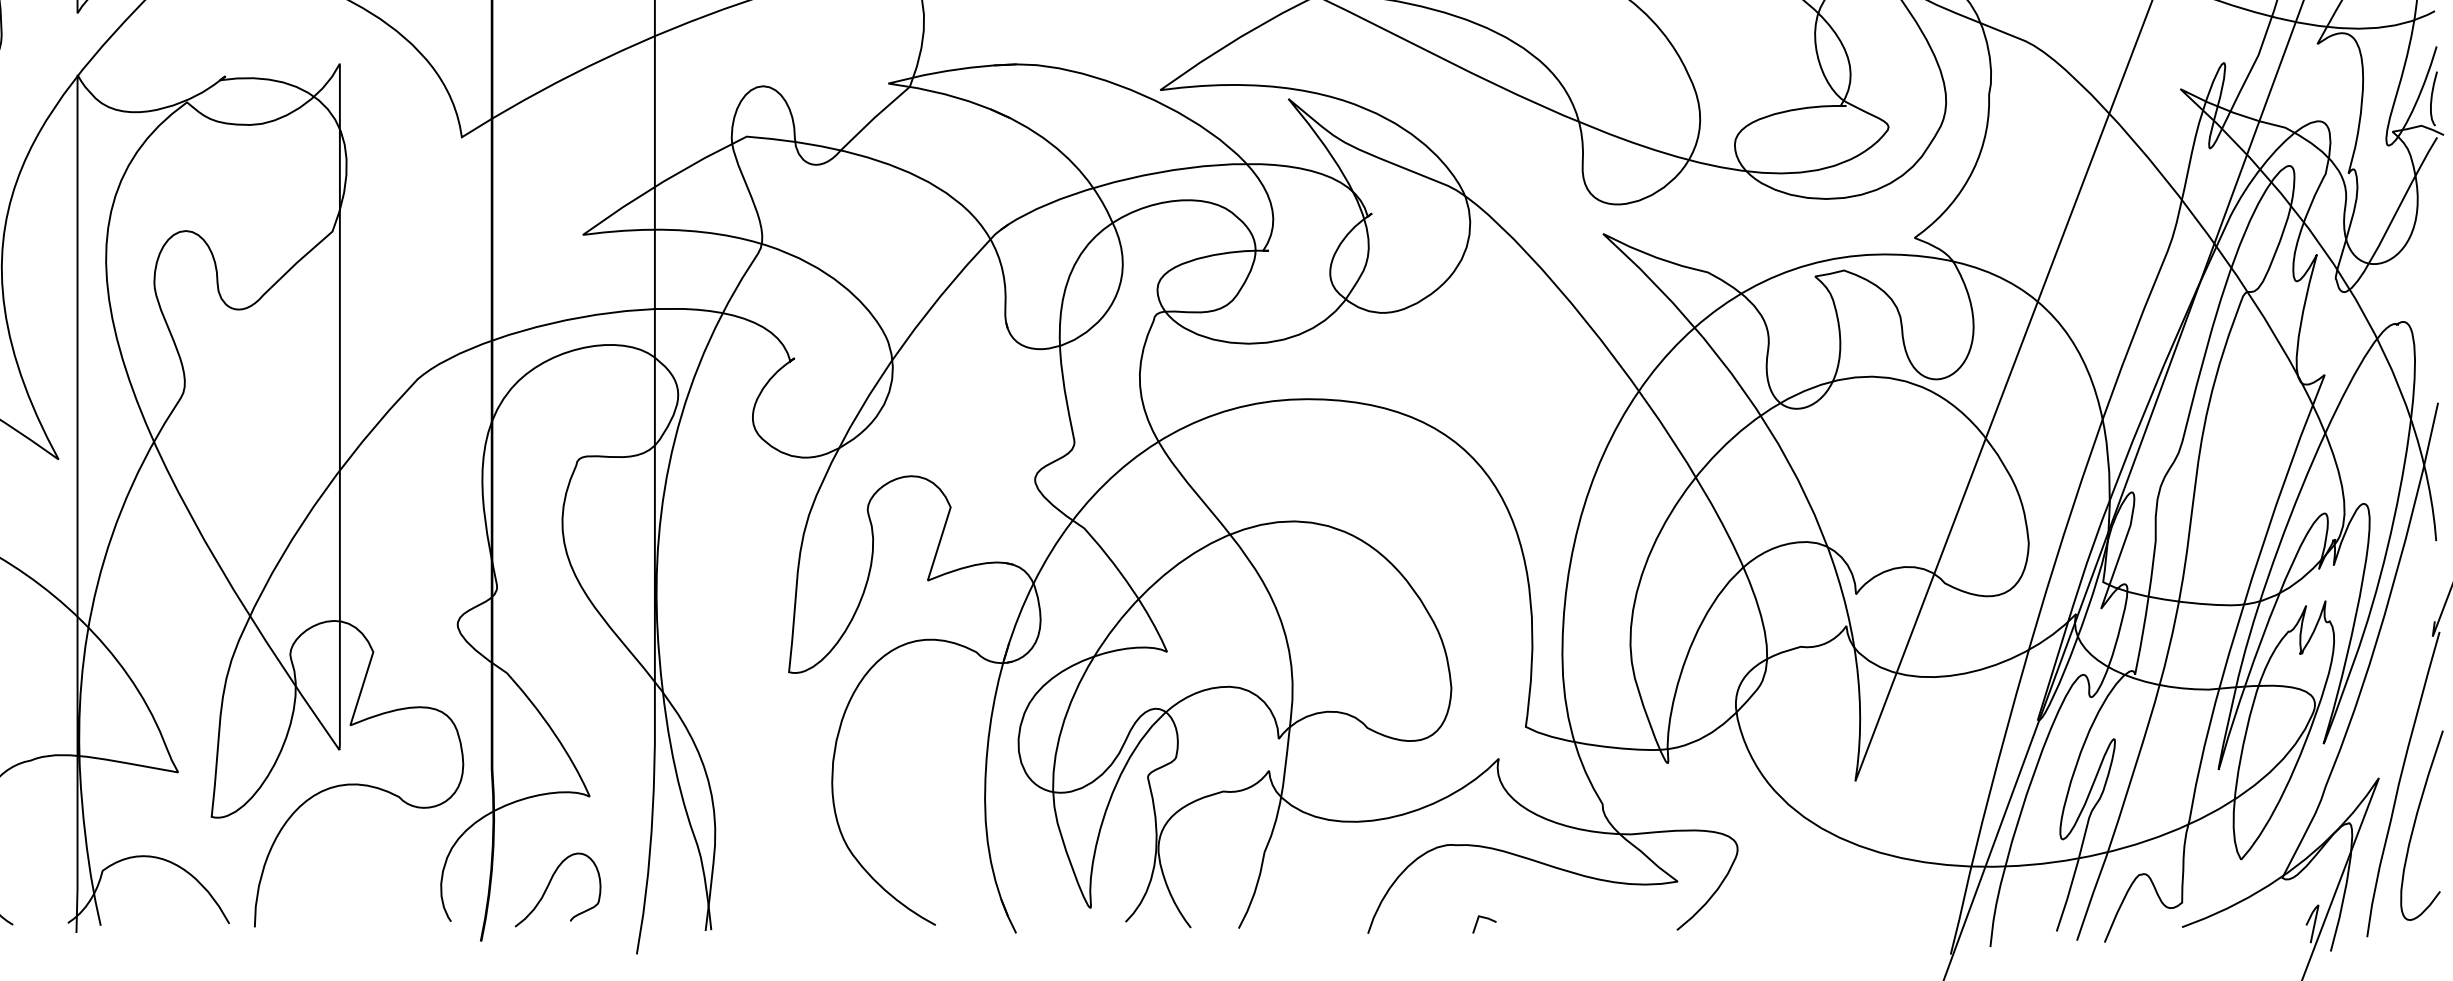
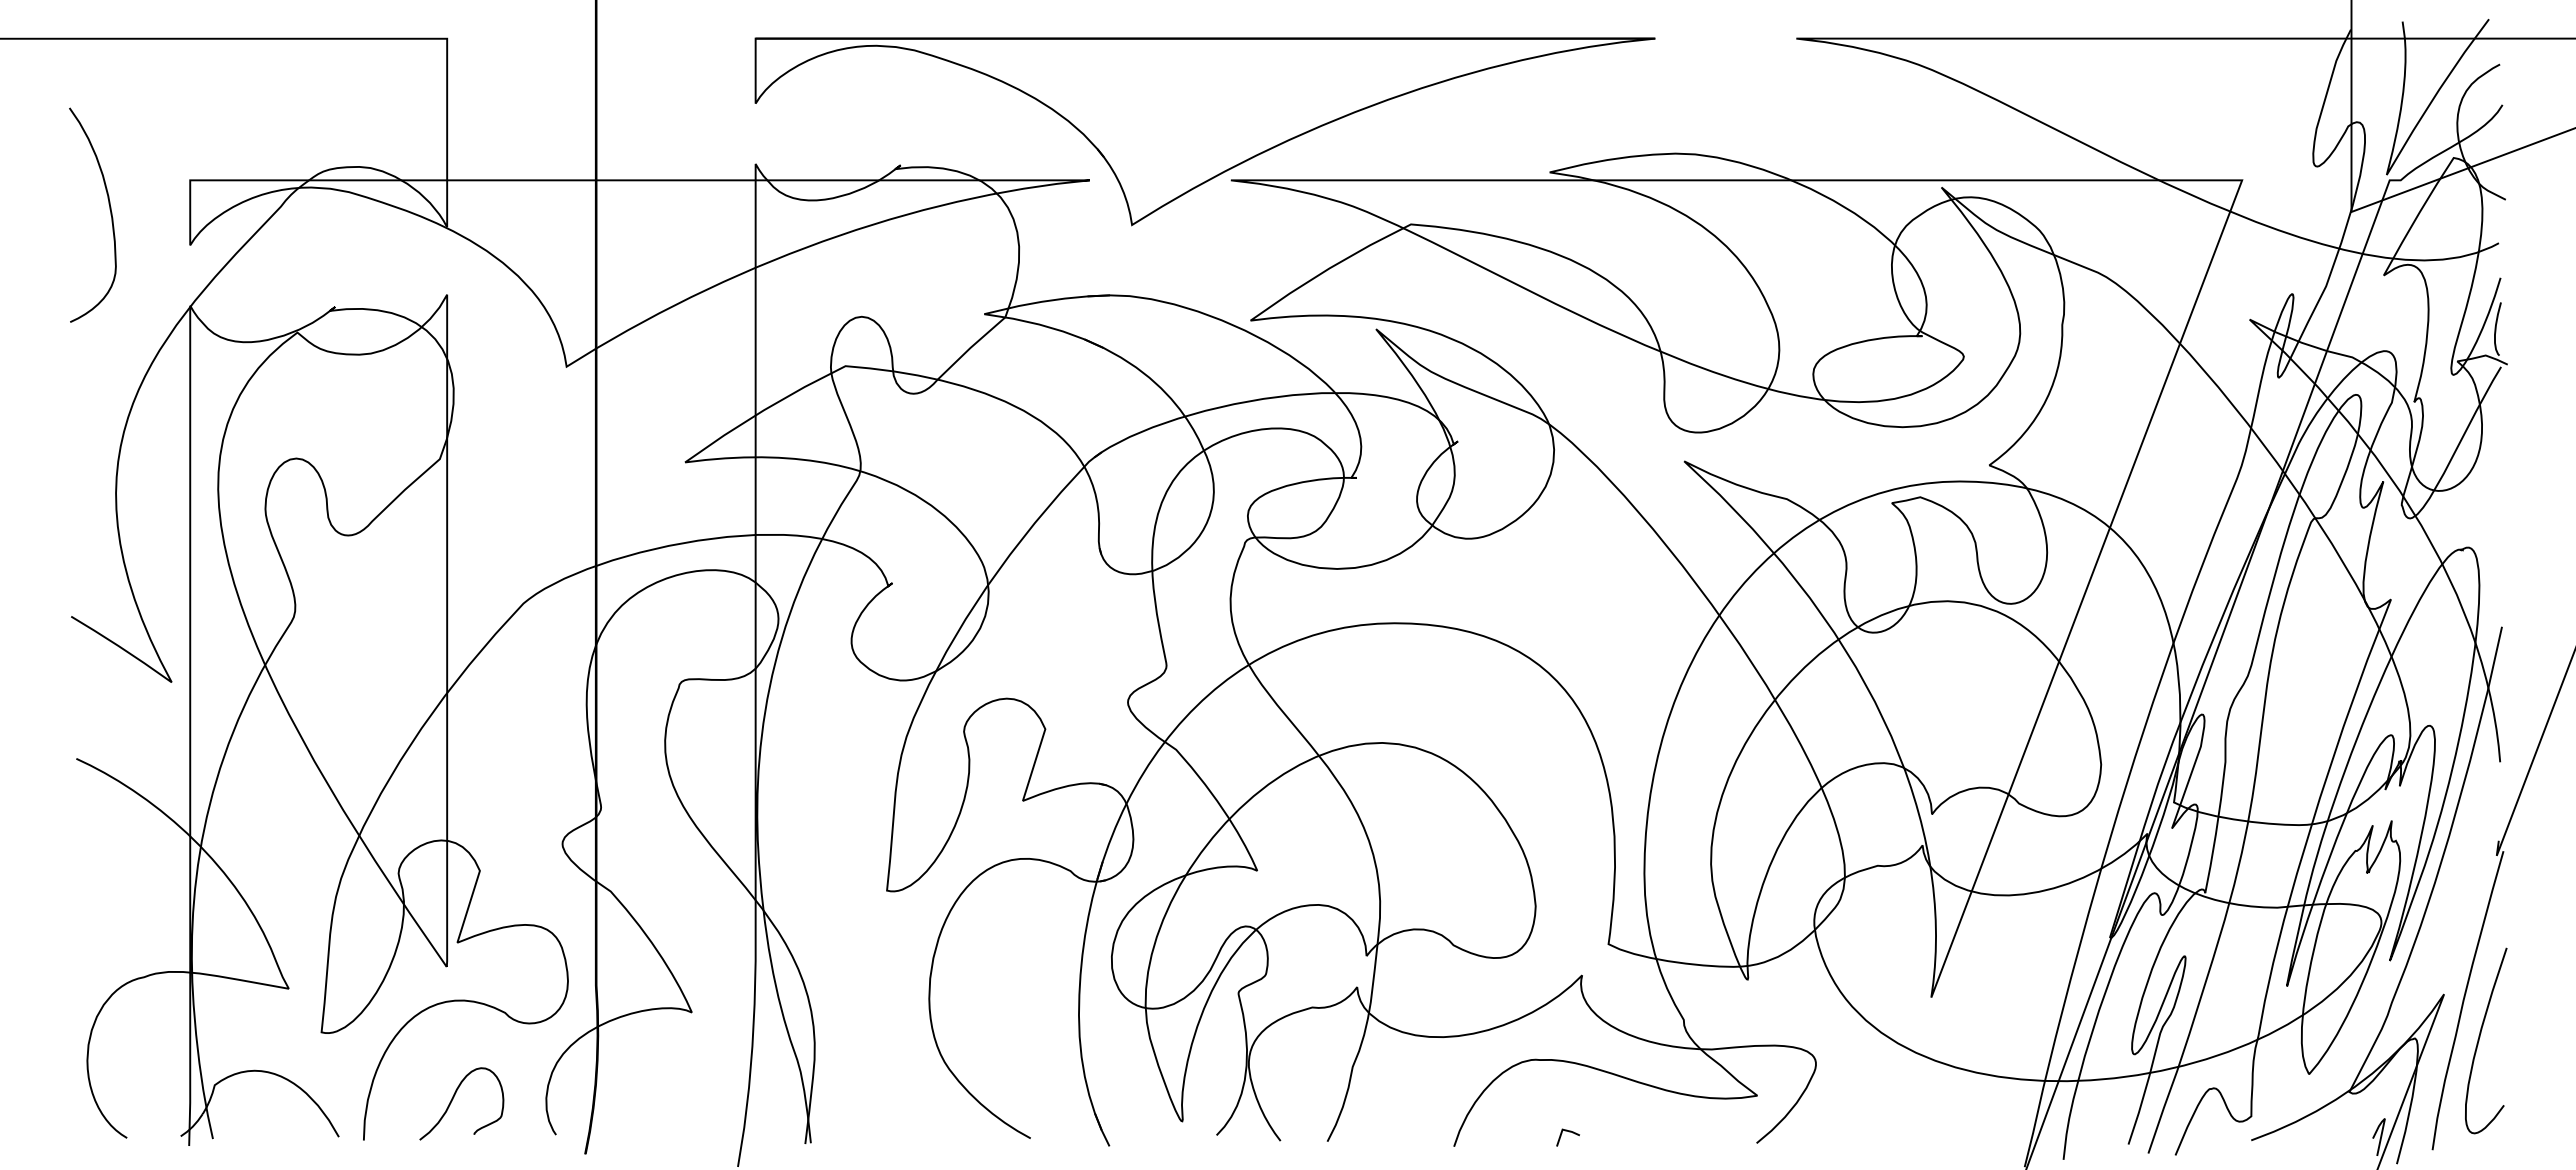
curve: (549, 885) -> (453, 1099), moved

